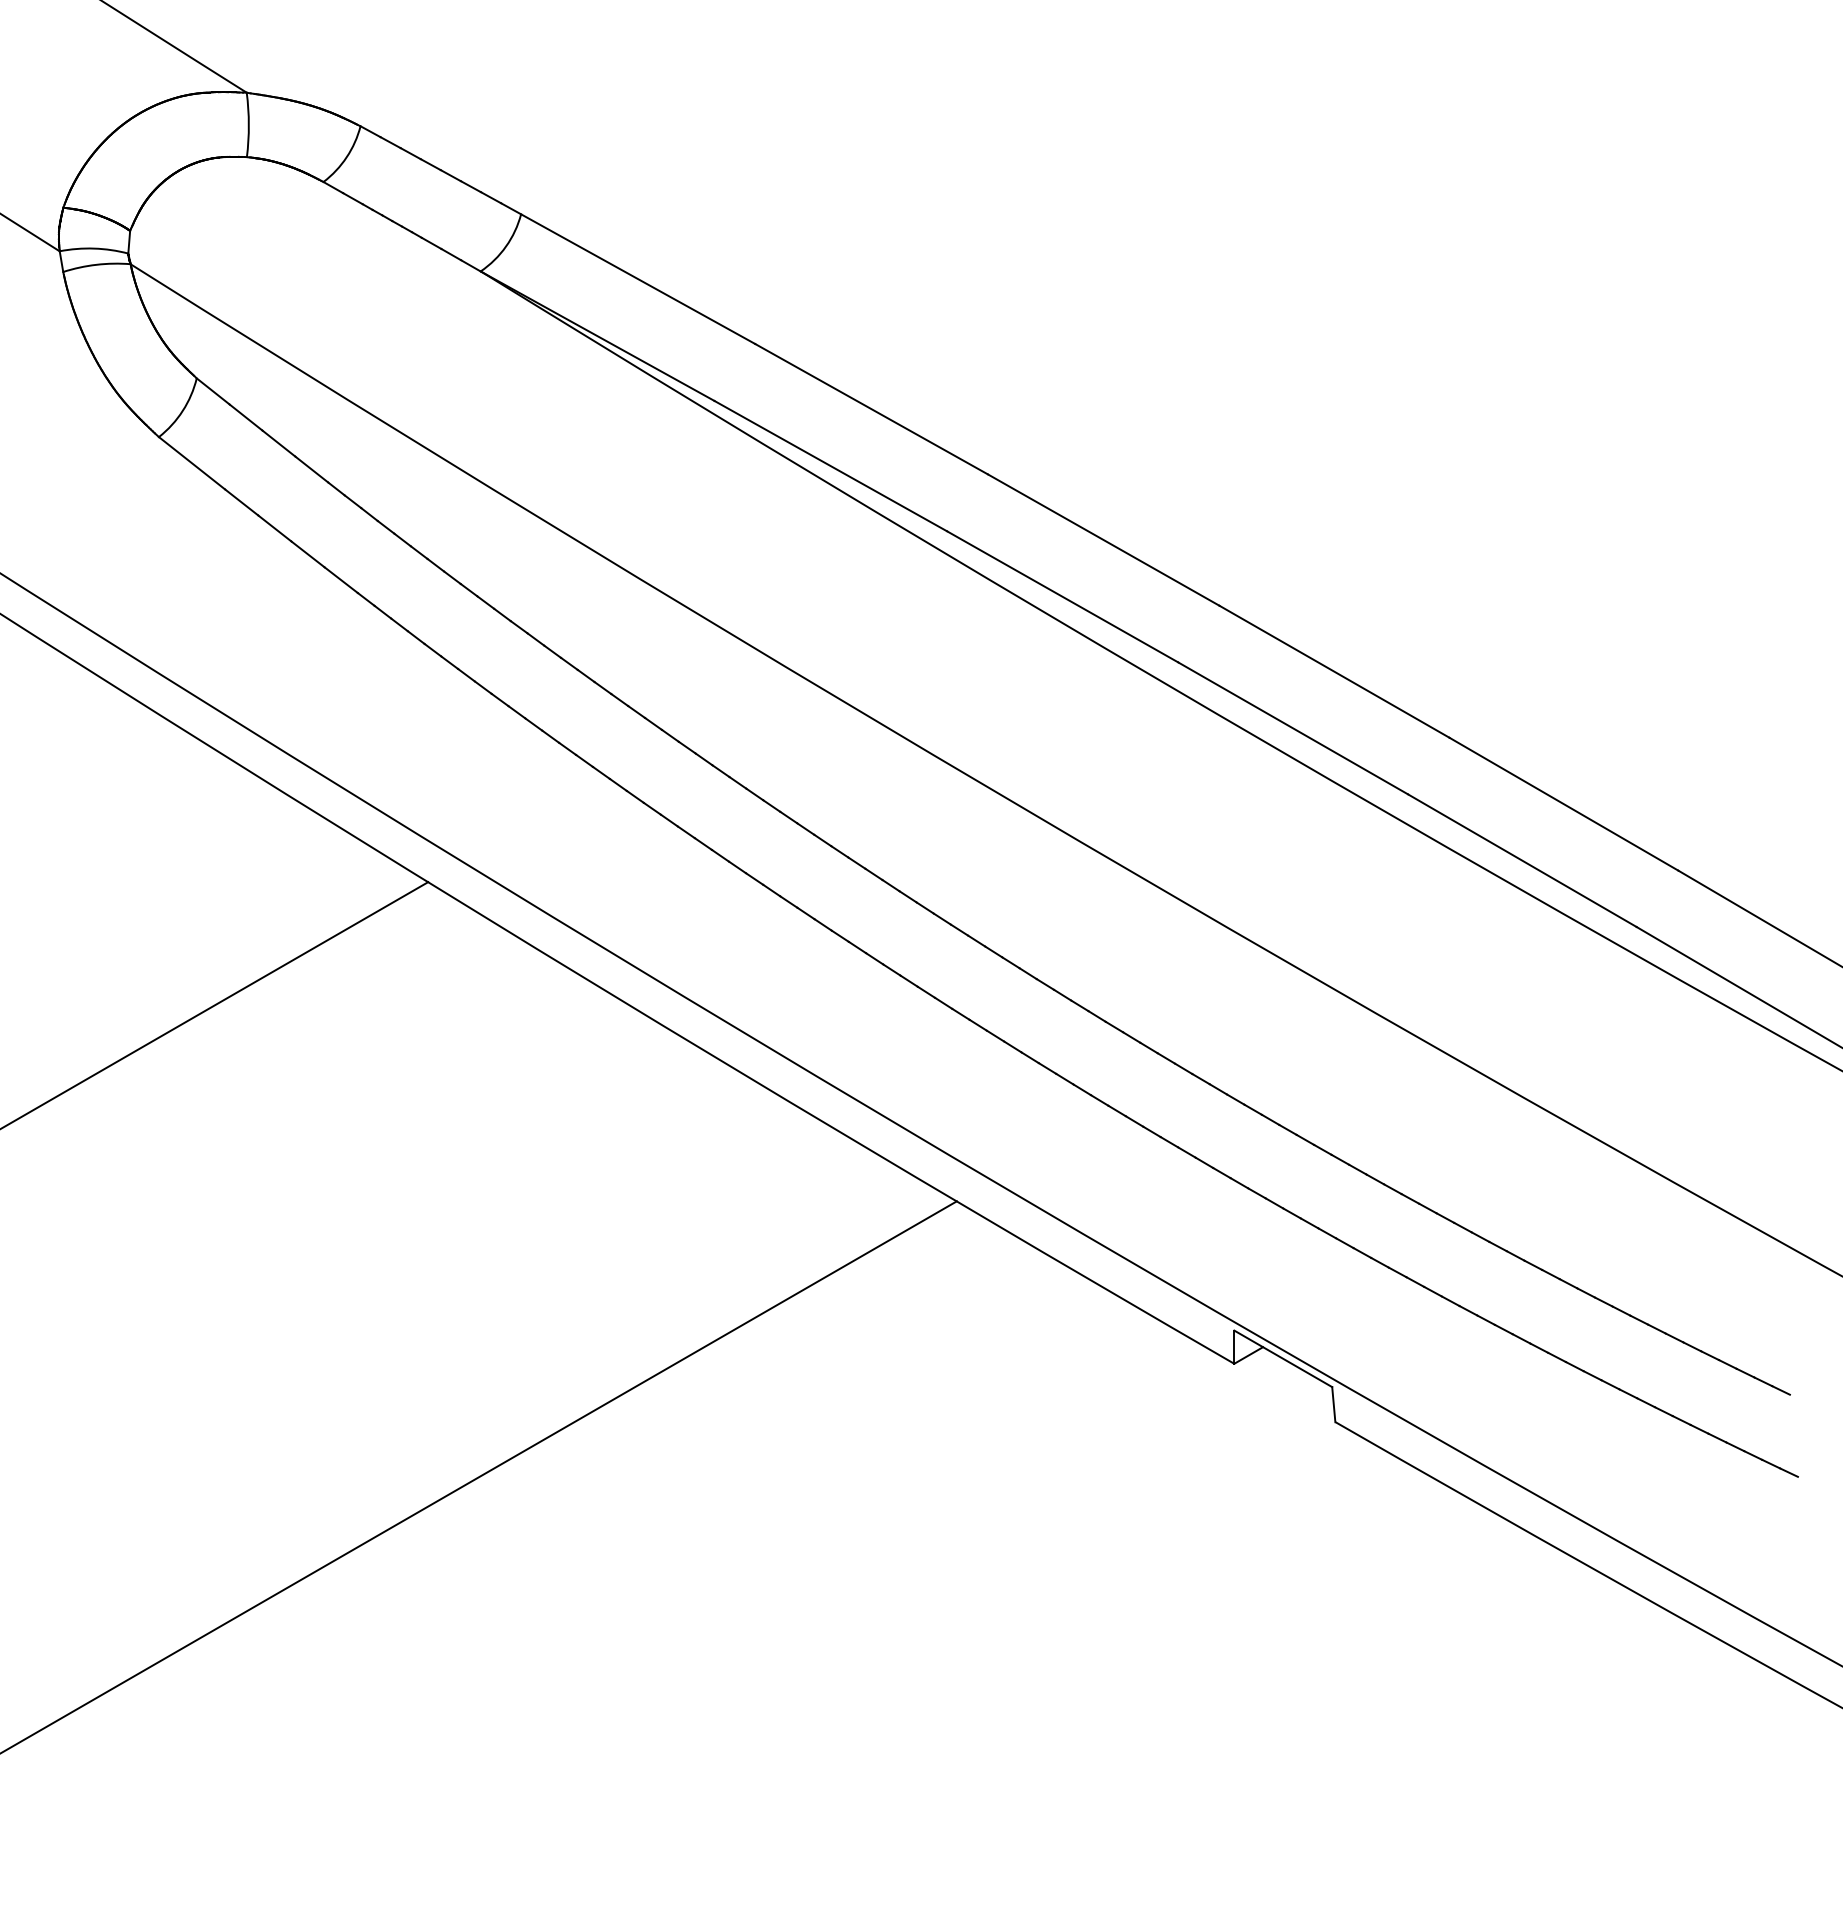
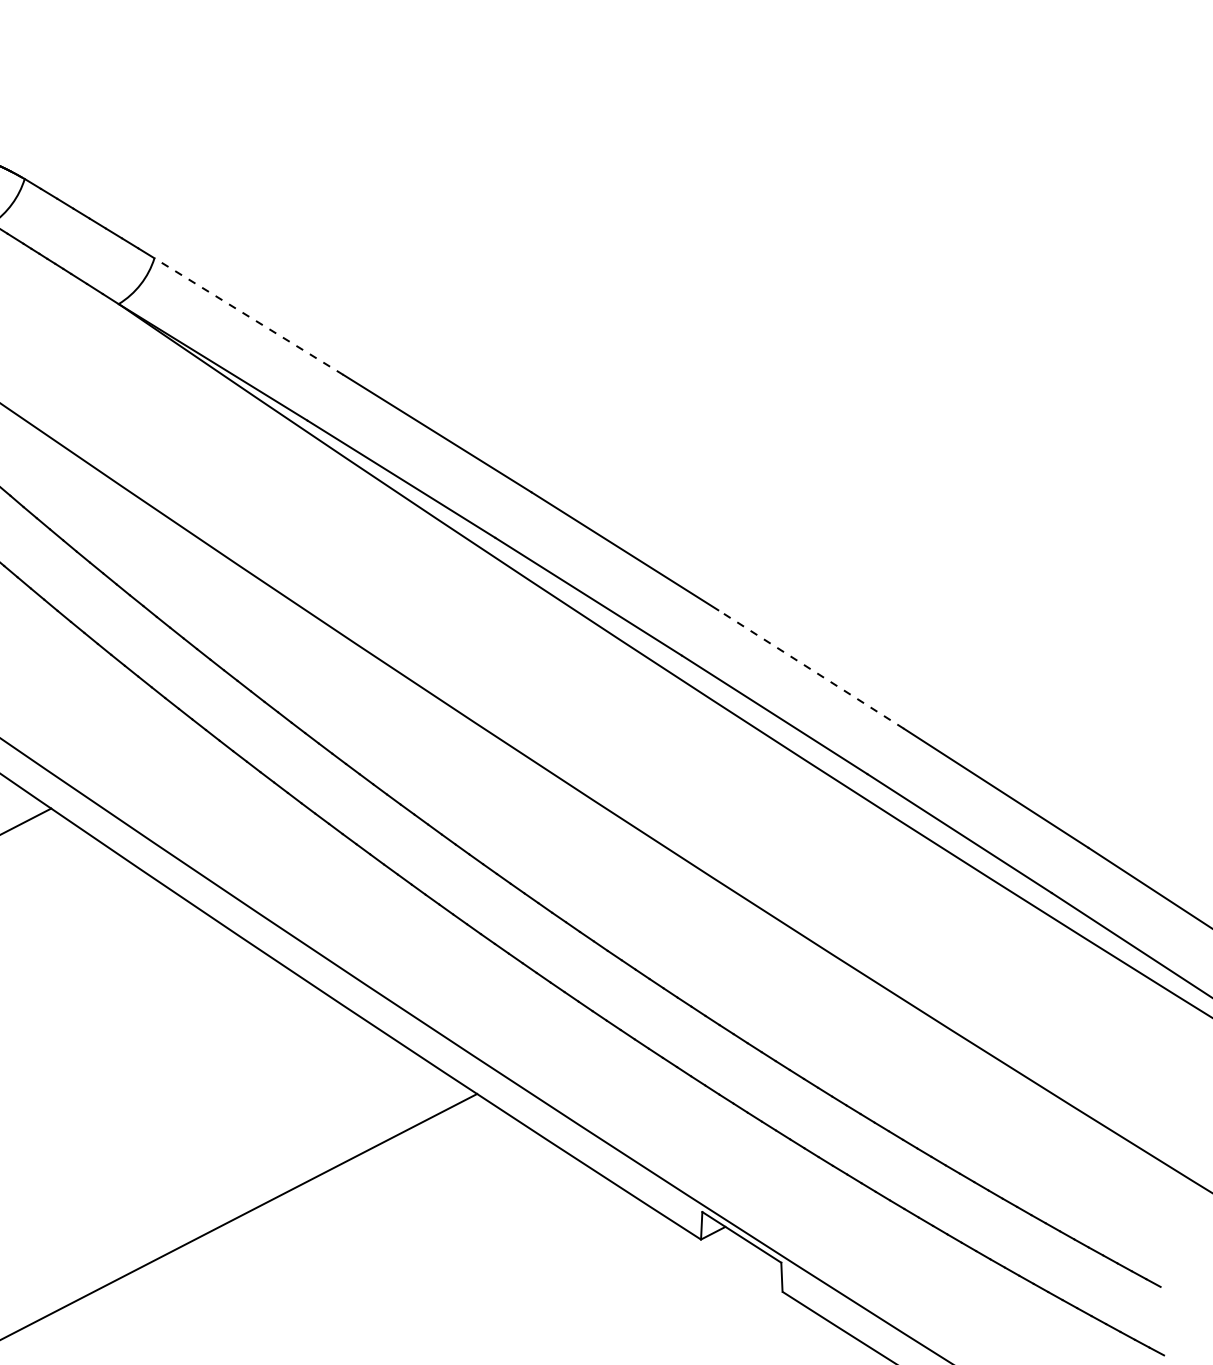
line: (638, 279) -> (249, 316), solid -> dashed
line: (1334, 671) -> (811, 669), solid -> dashed

